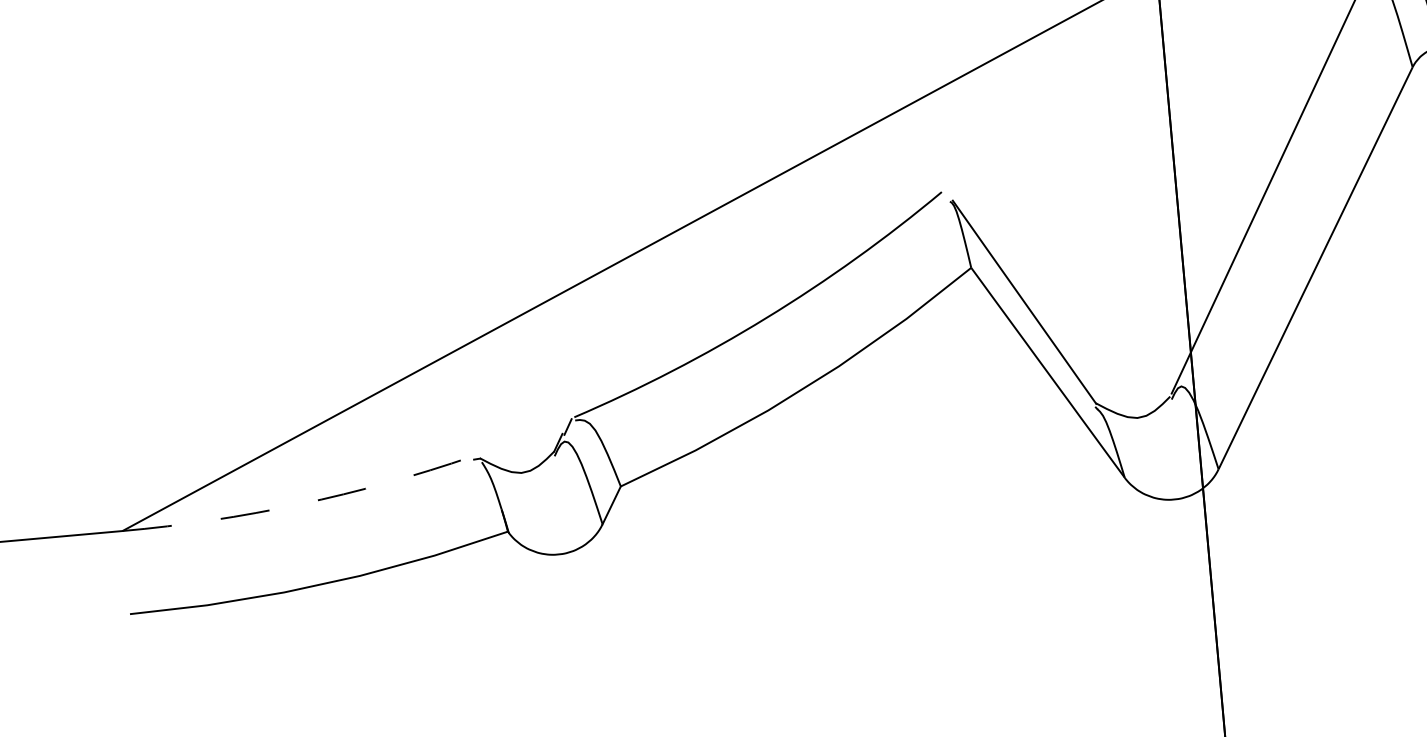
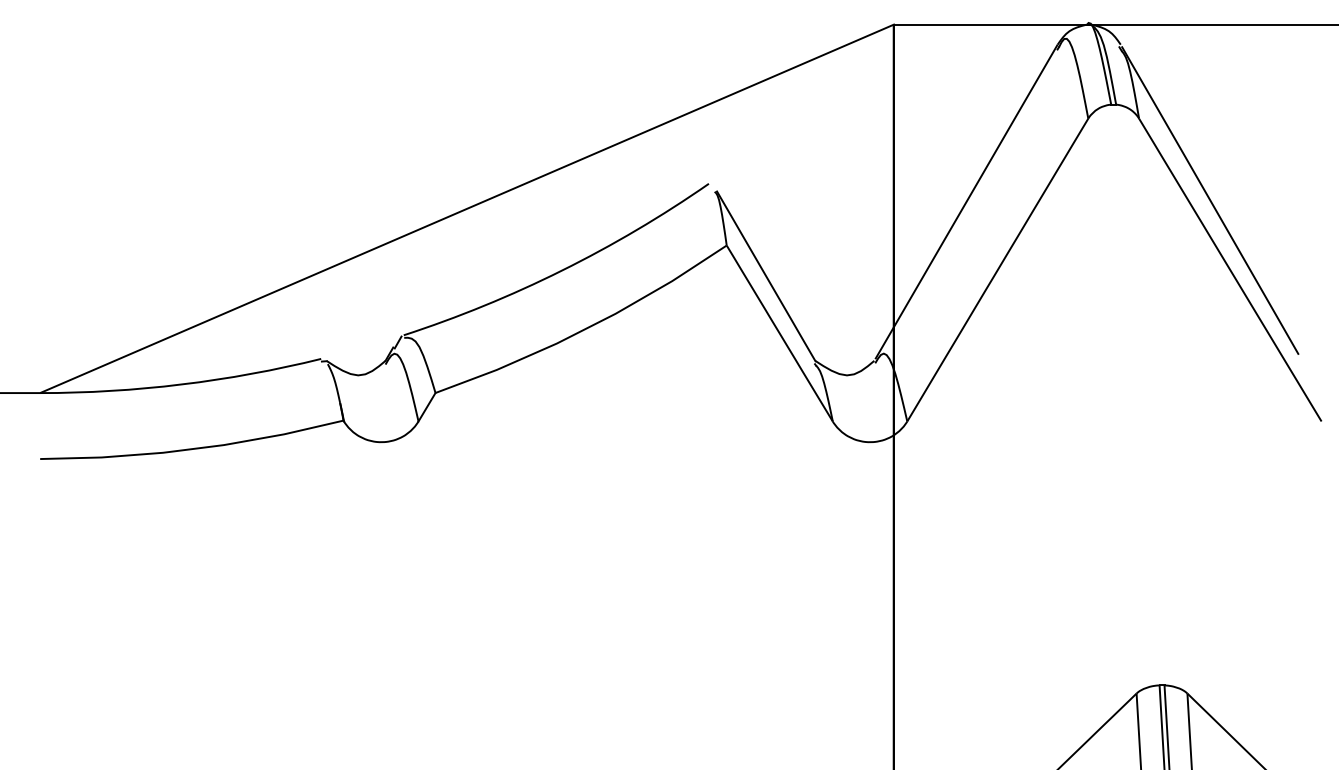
arc: (299, 504) -> (181, 384), dashed -> solid

